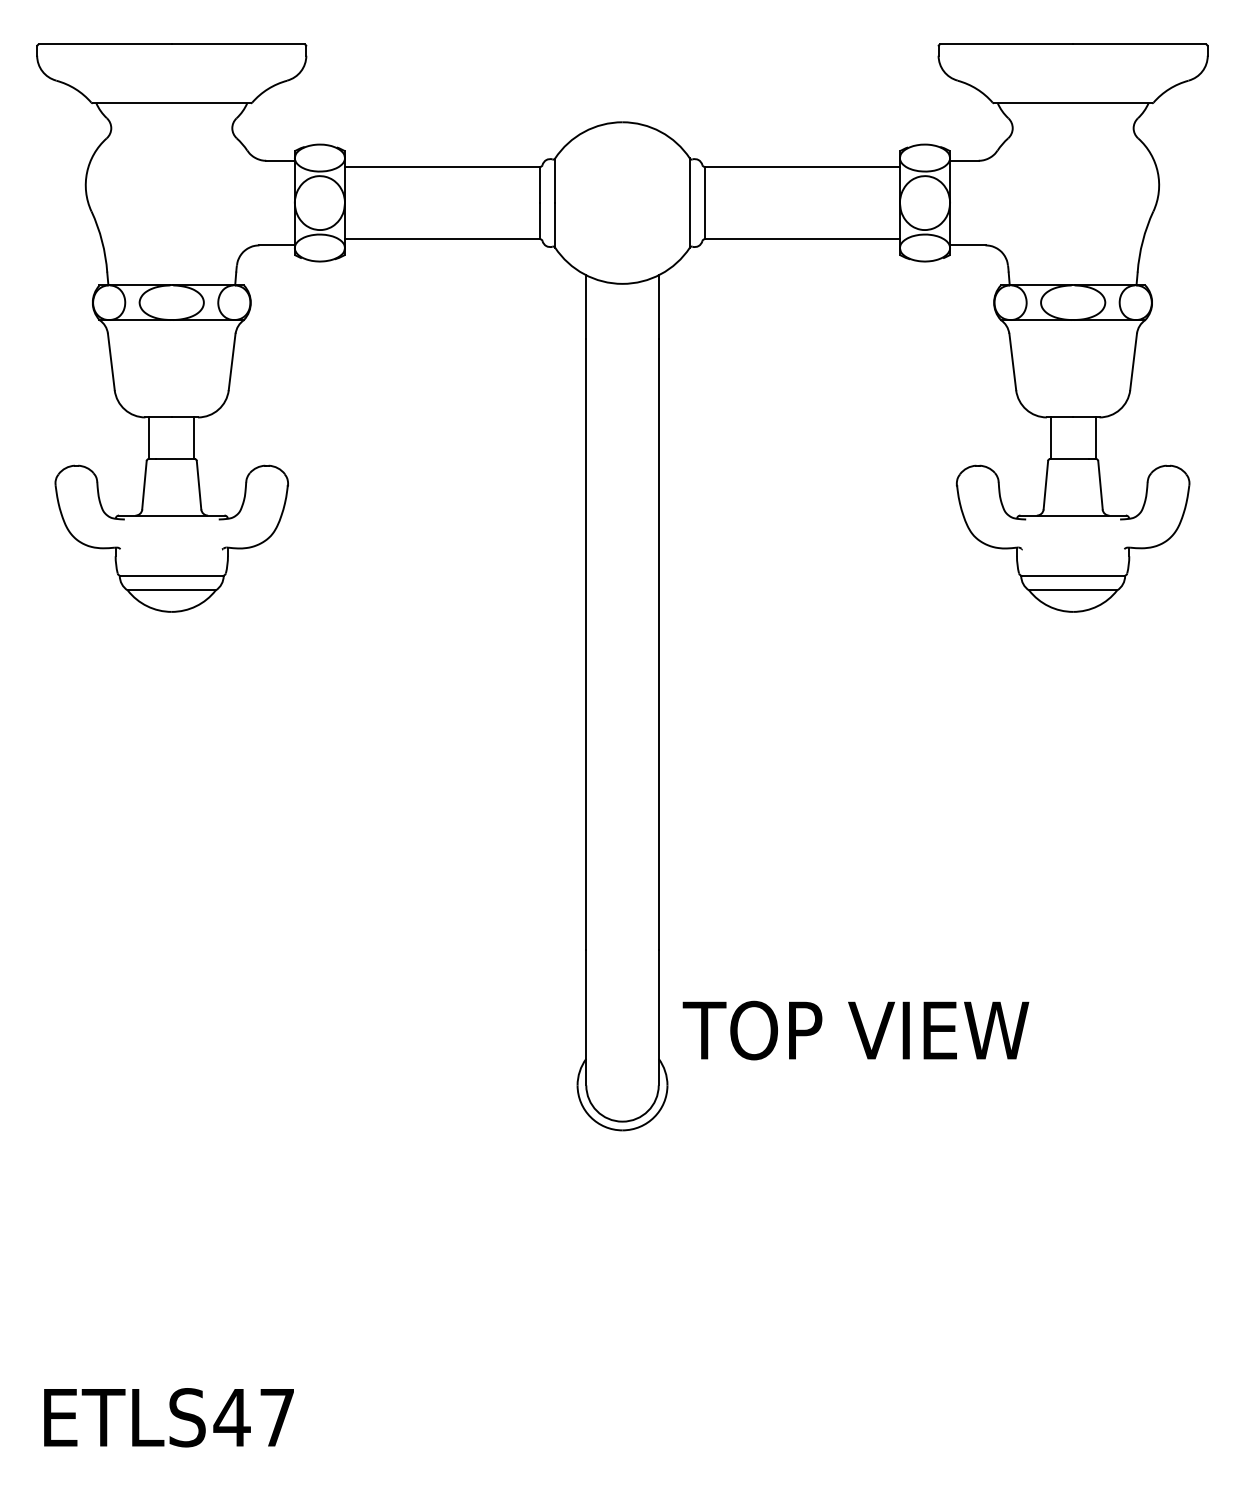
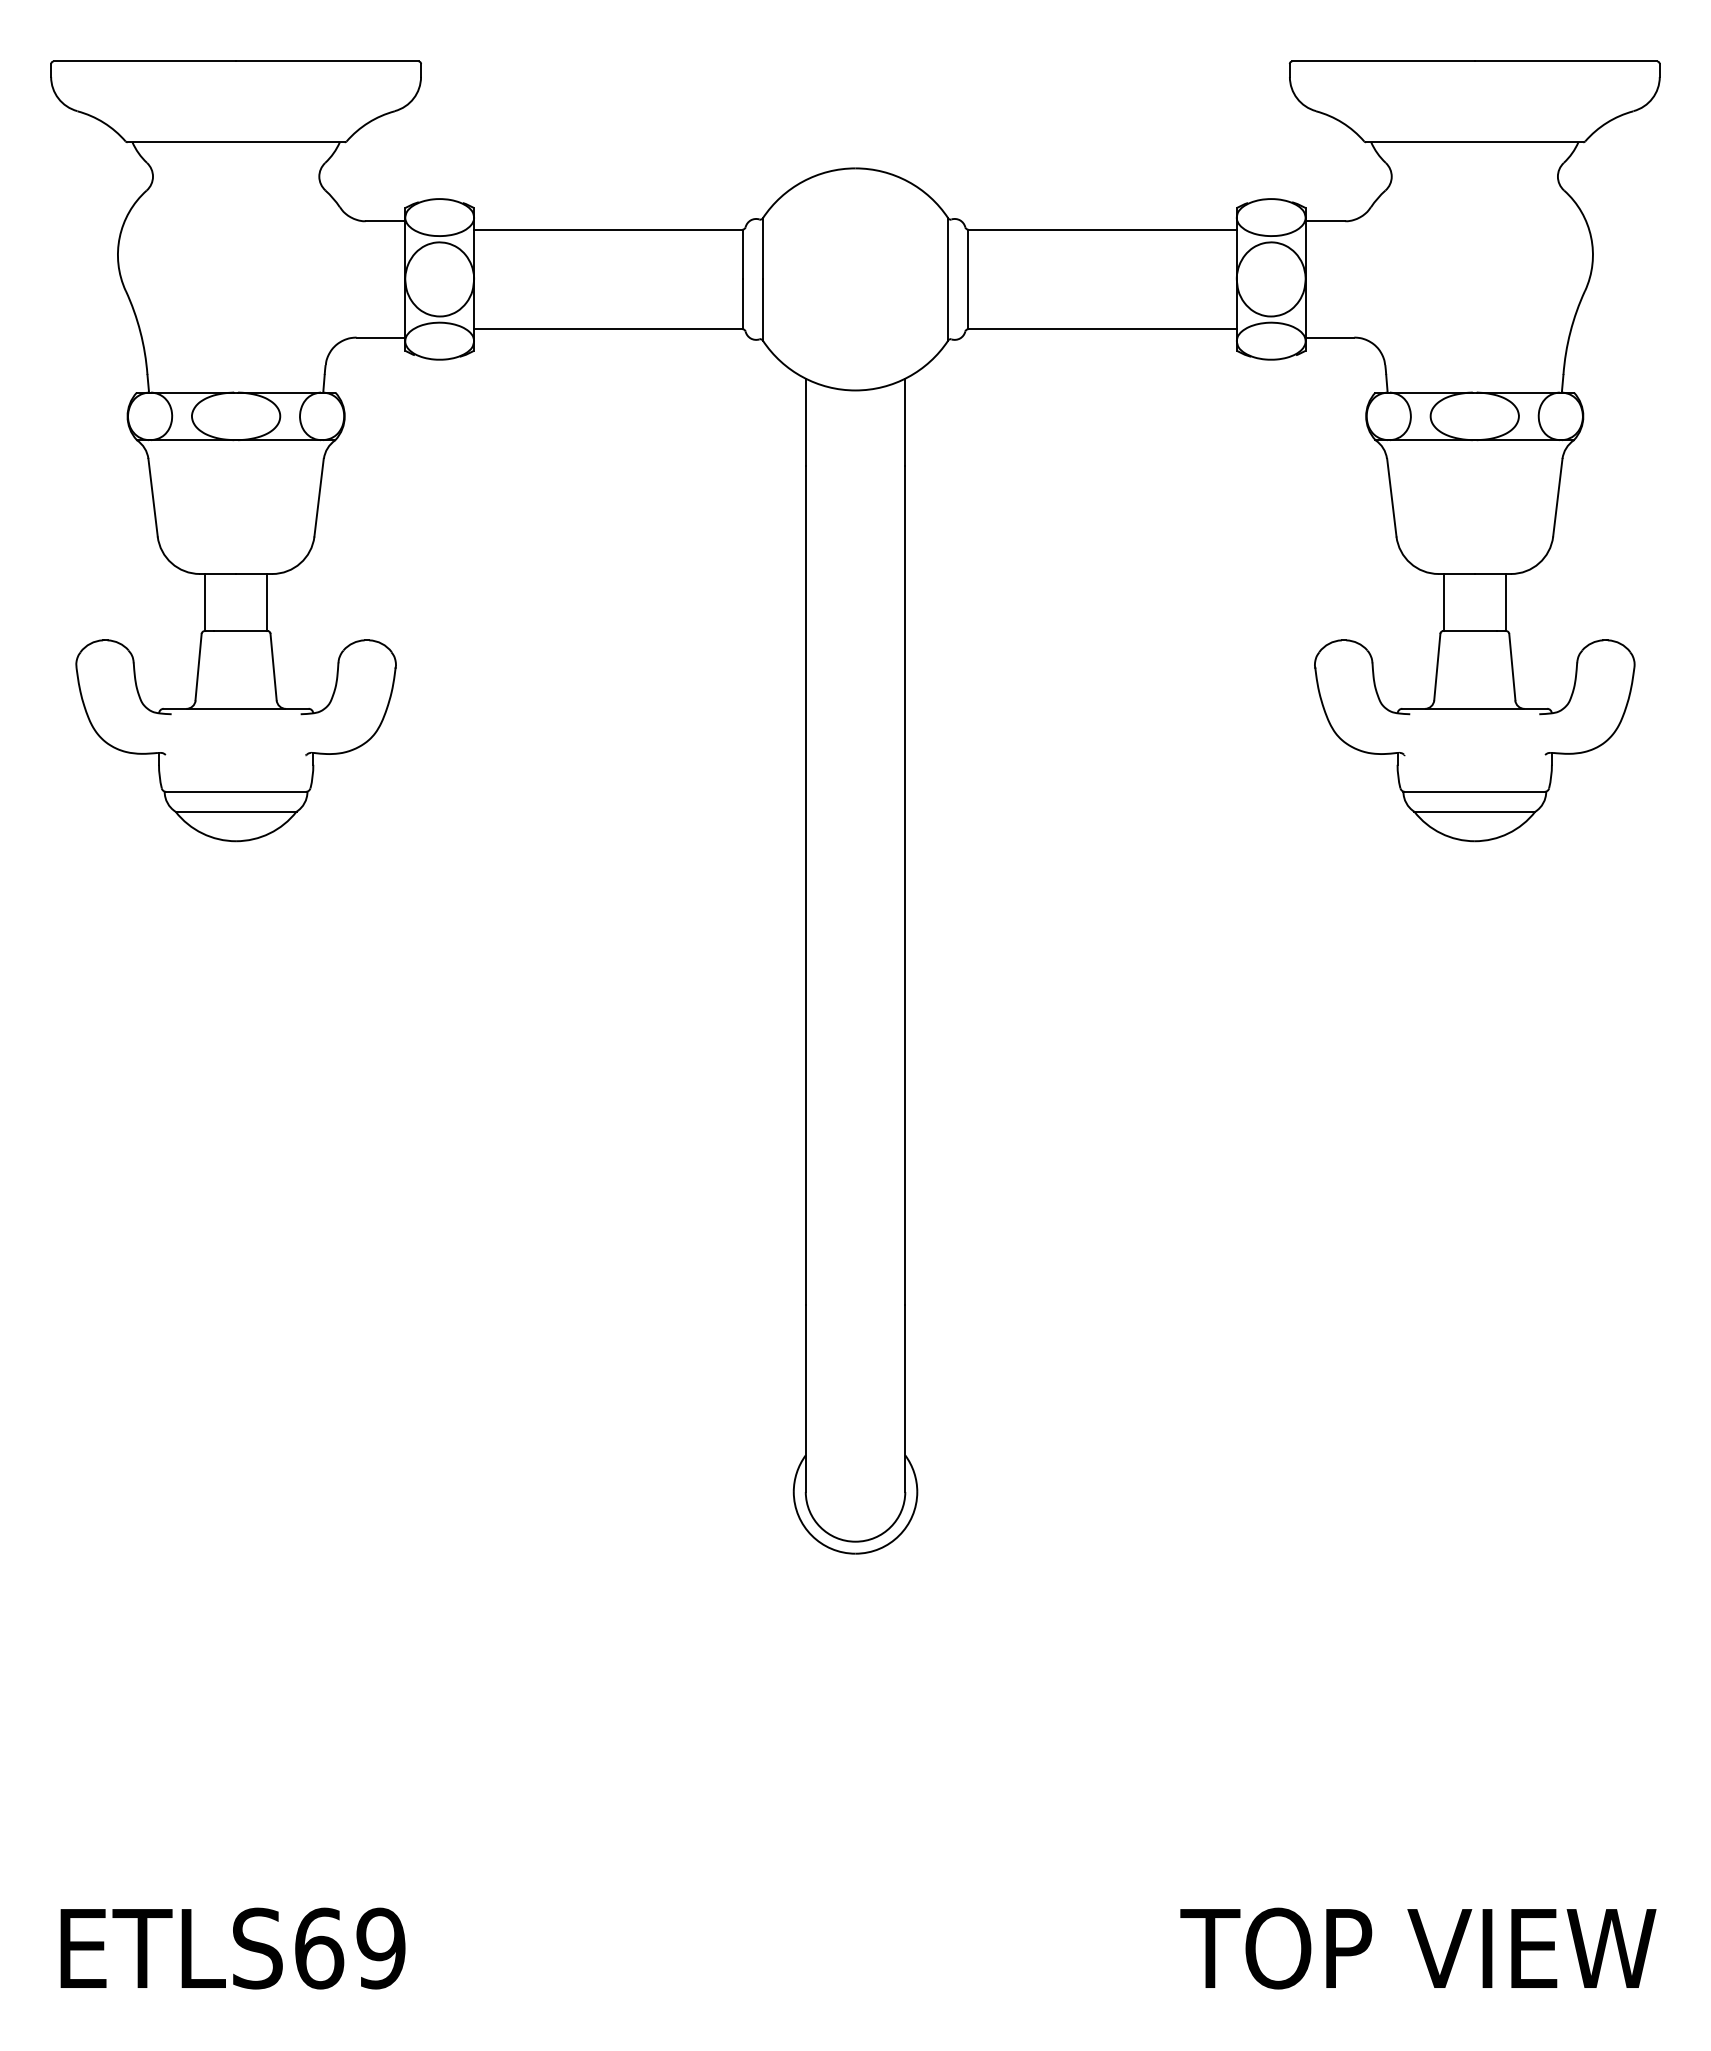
text: (856, 1030) -> (1418, 1948), moved
text: (254, 1417) -> (349, 1948), ETLS47 -> ETLS69

